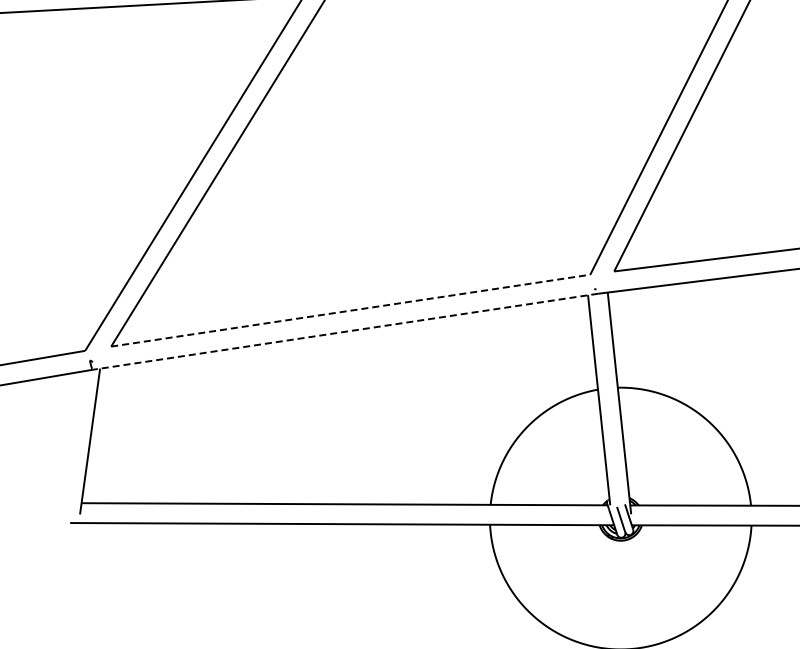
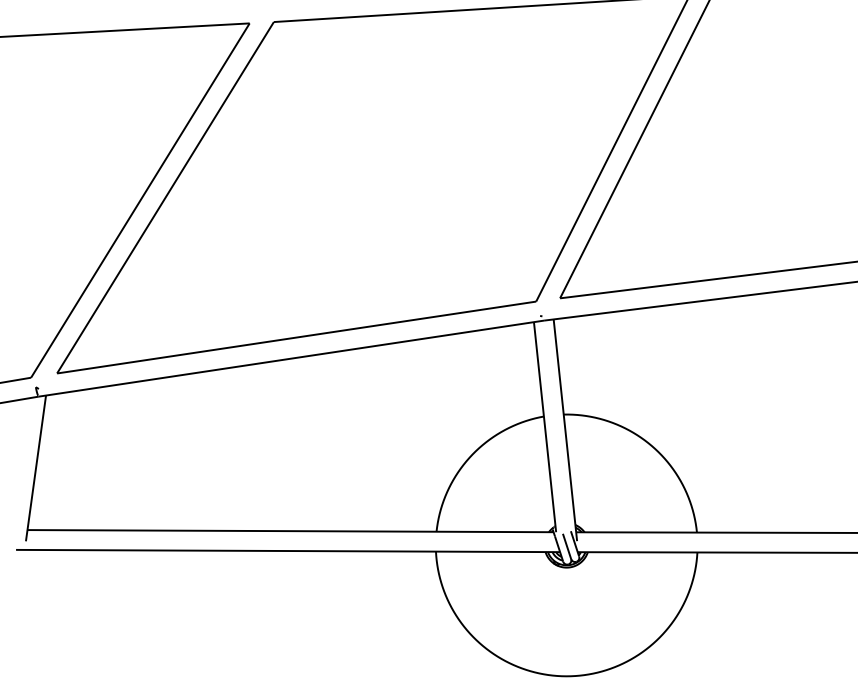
line: (351, 310) -> (297, 337), dashed -> solid
line: (344, 331) -> (290, 358), dashed -> solid

